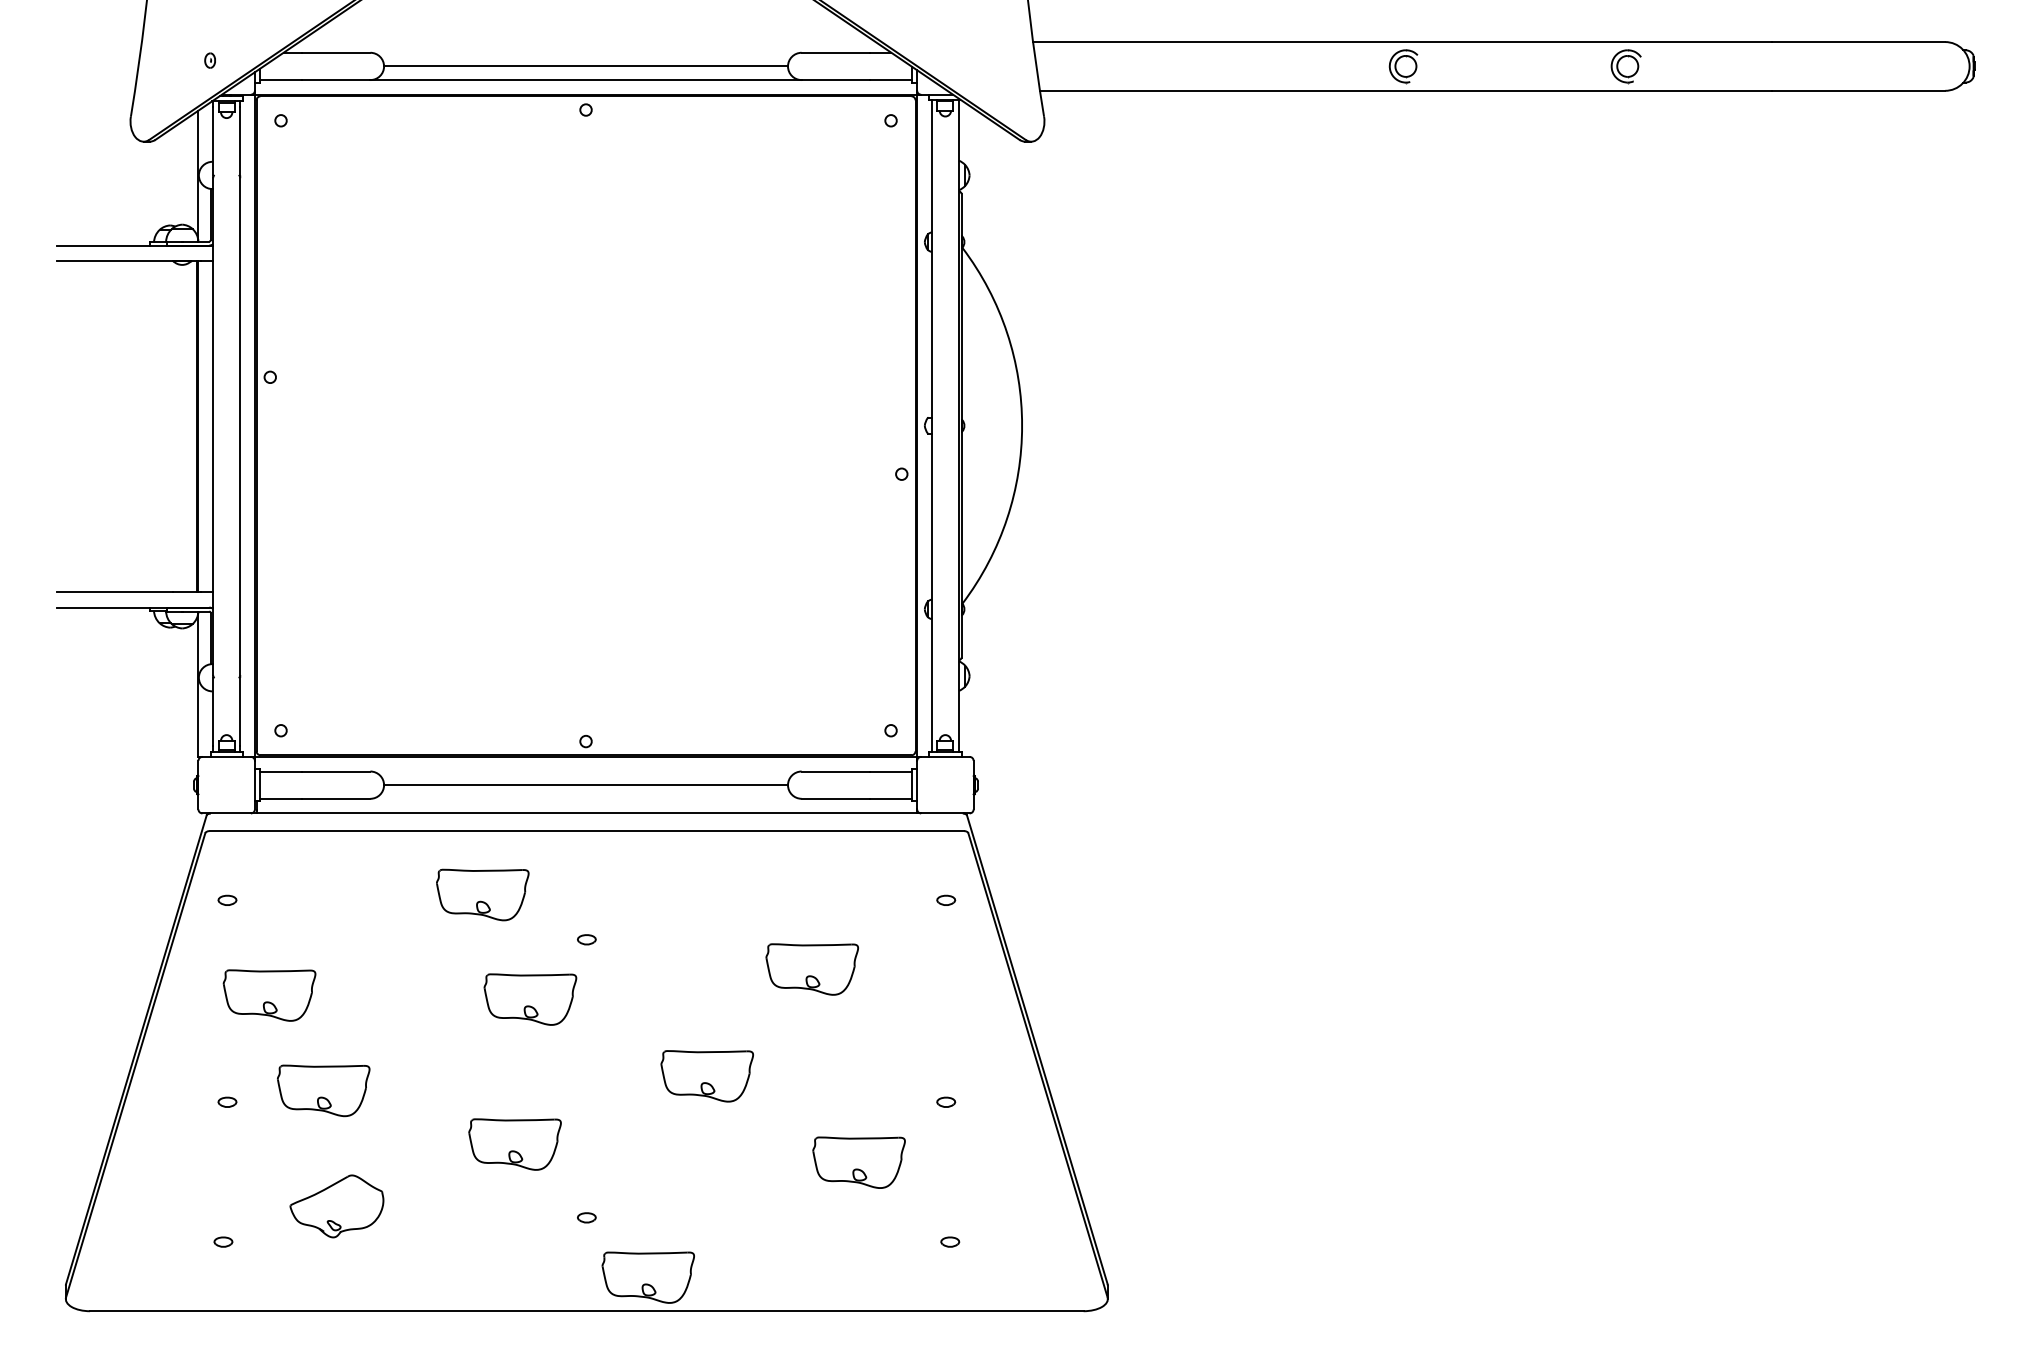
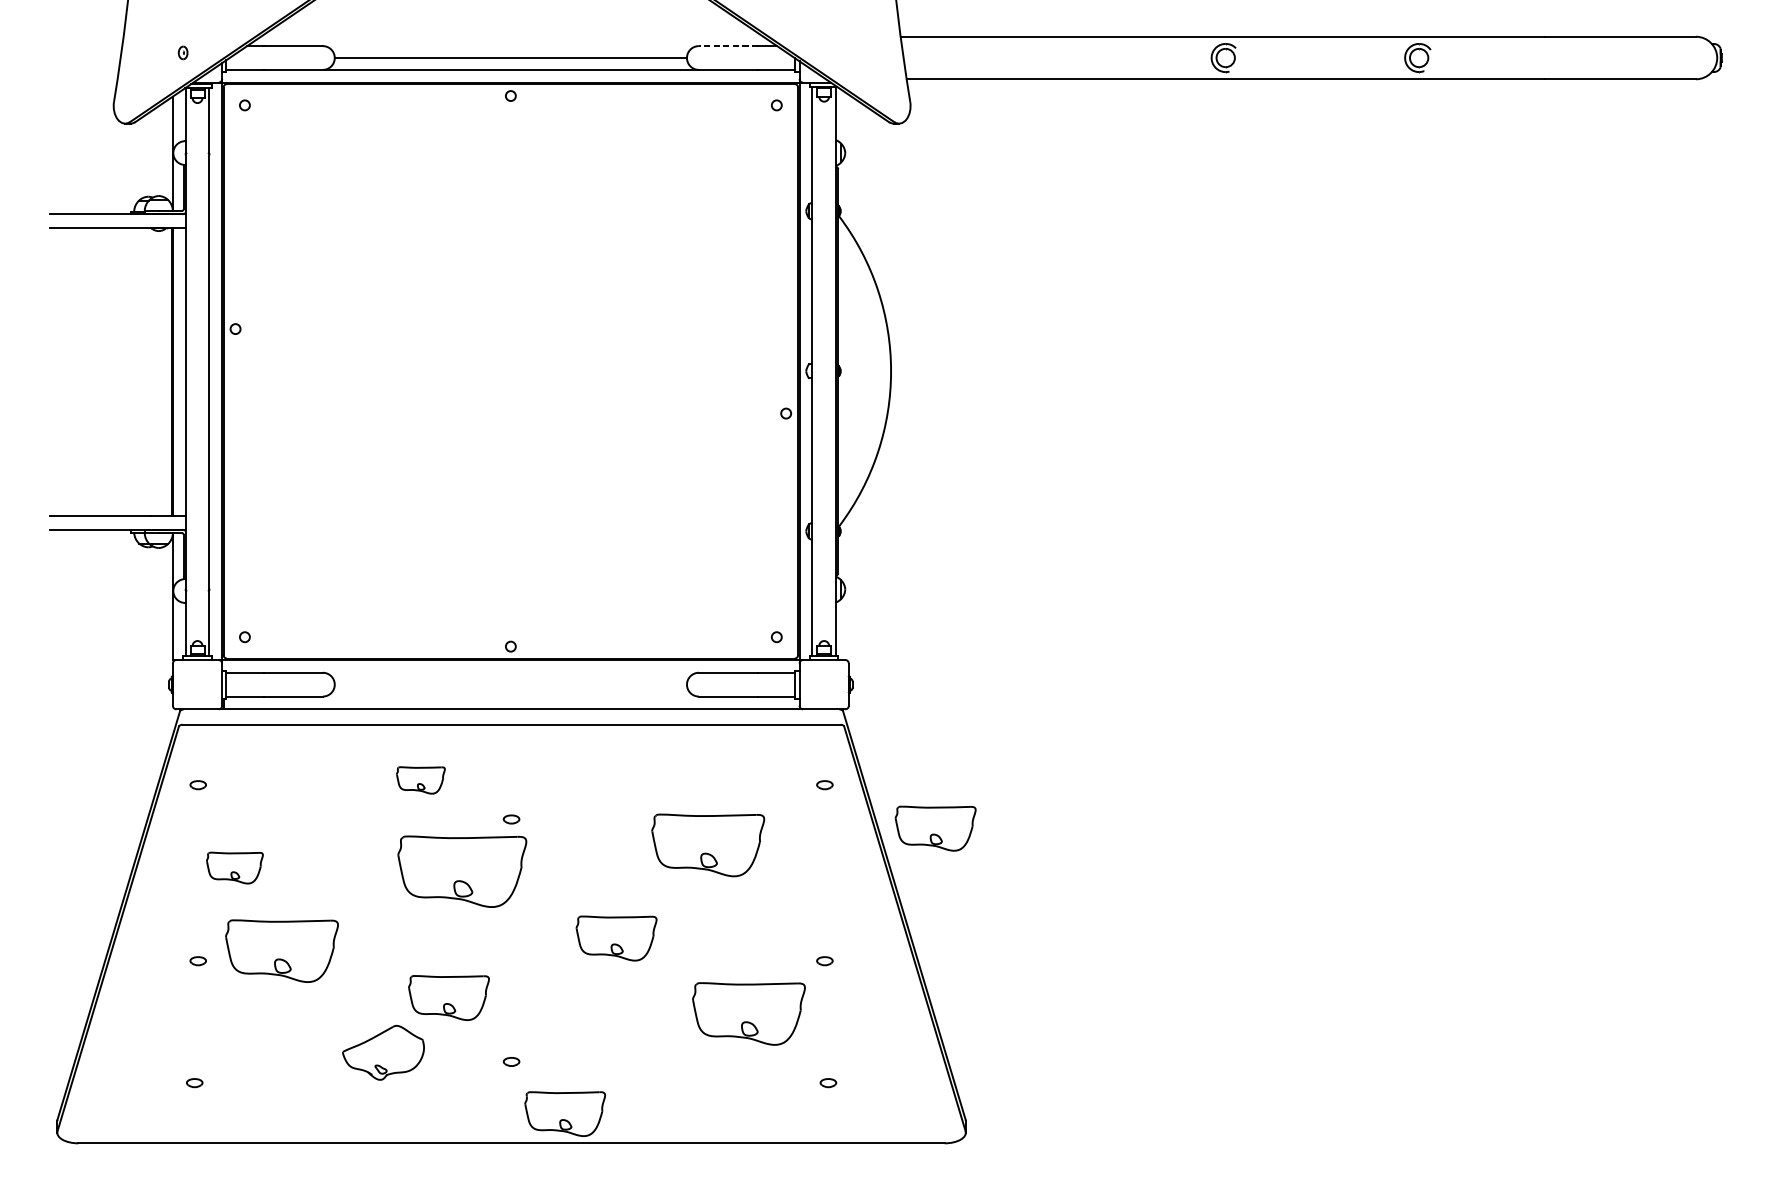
line: (835, 52) -> (728, 45), solid -> dashed
line: (585, 785) -> (510, 684), removed
part: (482, 894) -> (420, 780), size x0.6
part: (1072, 950) -> (935, 828), added
part: (811, 969) -> (707, 845), size x1.4
part: (269, 995) -> (234, 868), size x0.7
part: (530, 999) -> (462, 871), size x1.6
part: (323, 1090) -> (281, 950), size x1.4
part: (858, 1162) -> (748, 1013), size x1.4
part: (336, 1206) -> (383, 1052), moved

